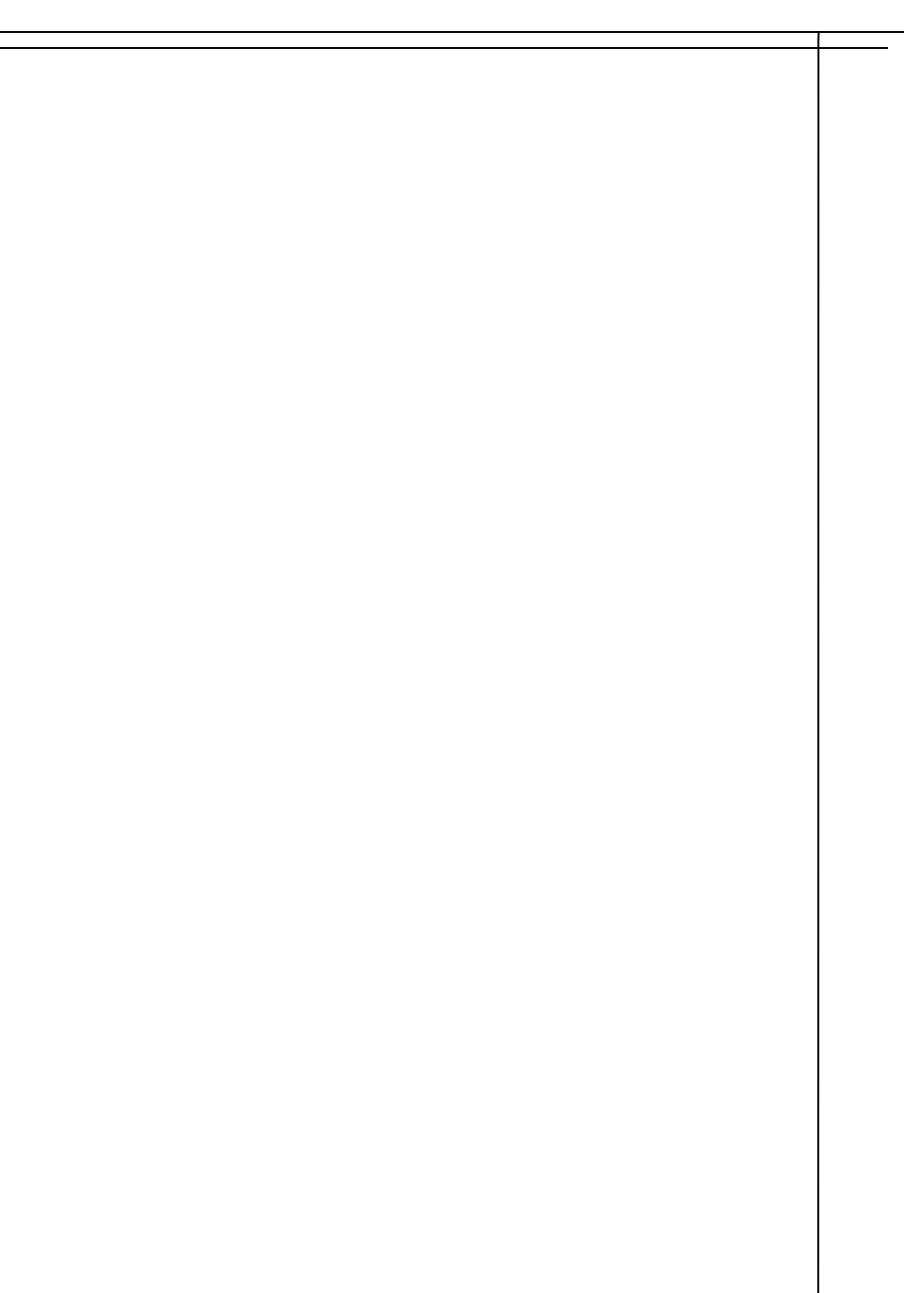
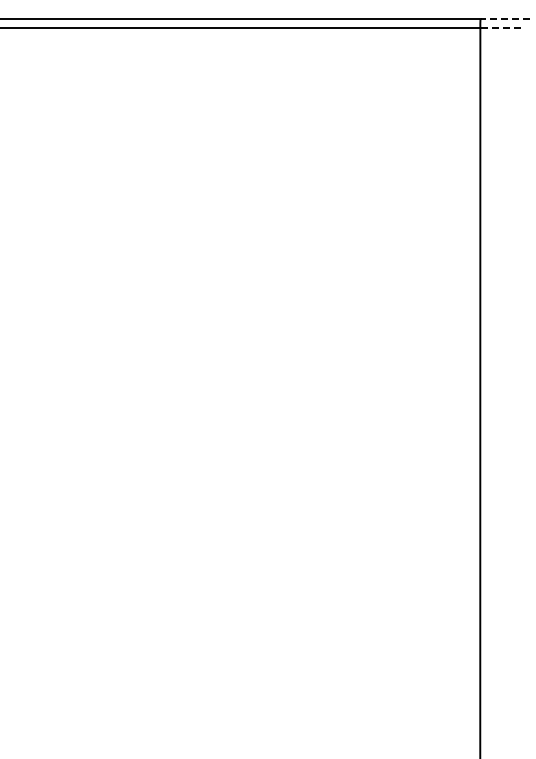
line: (861, 31) -> (505, 18), solid -> dashed
line: (852, 48) -> (500, 28), solid -> dashed

